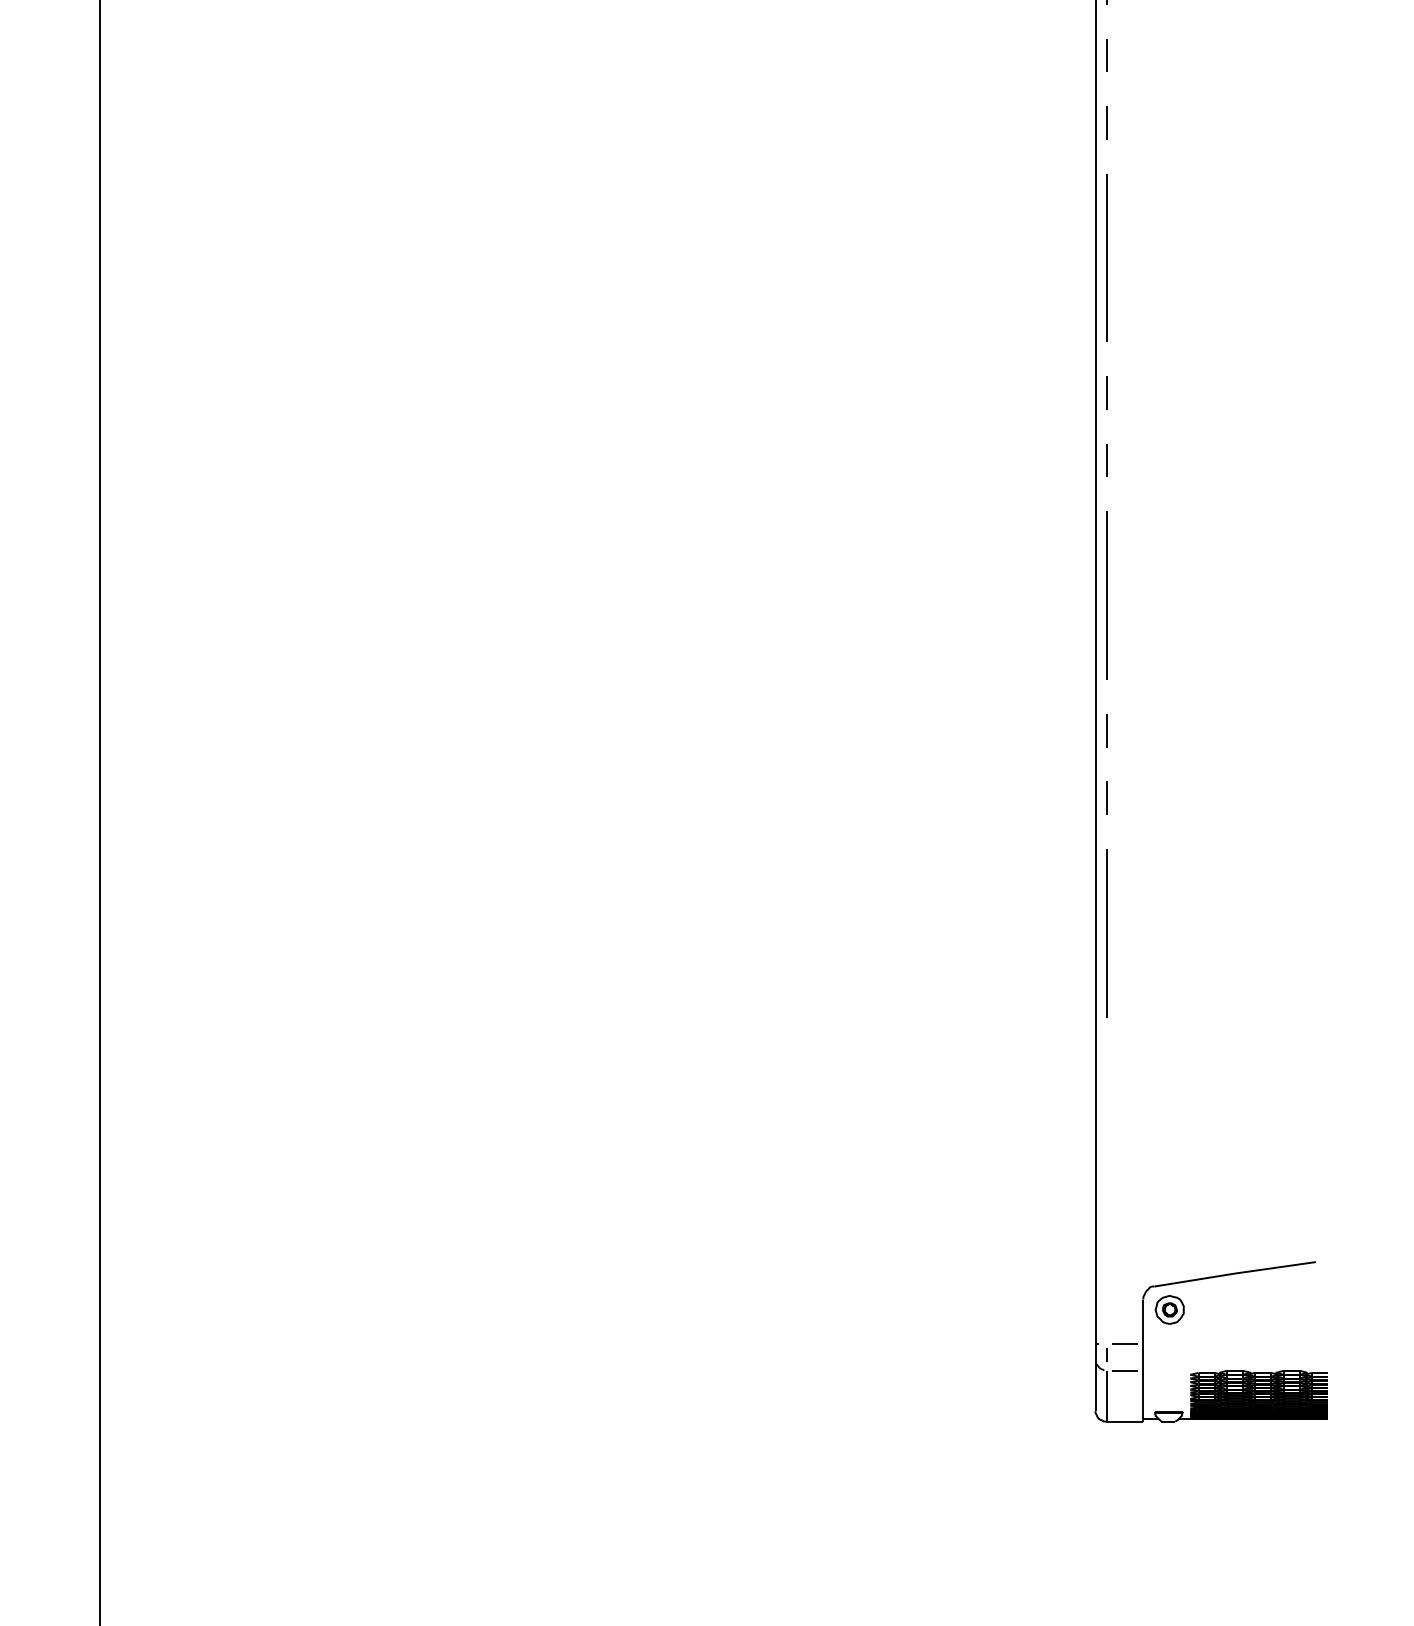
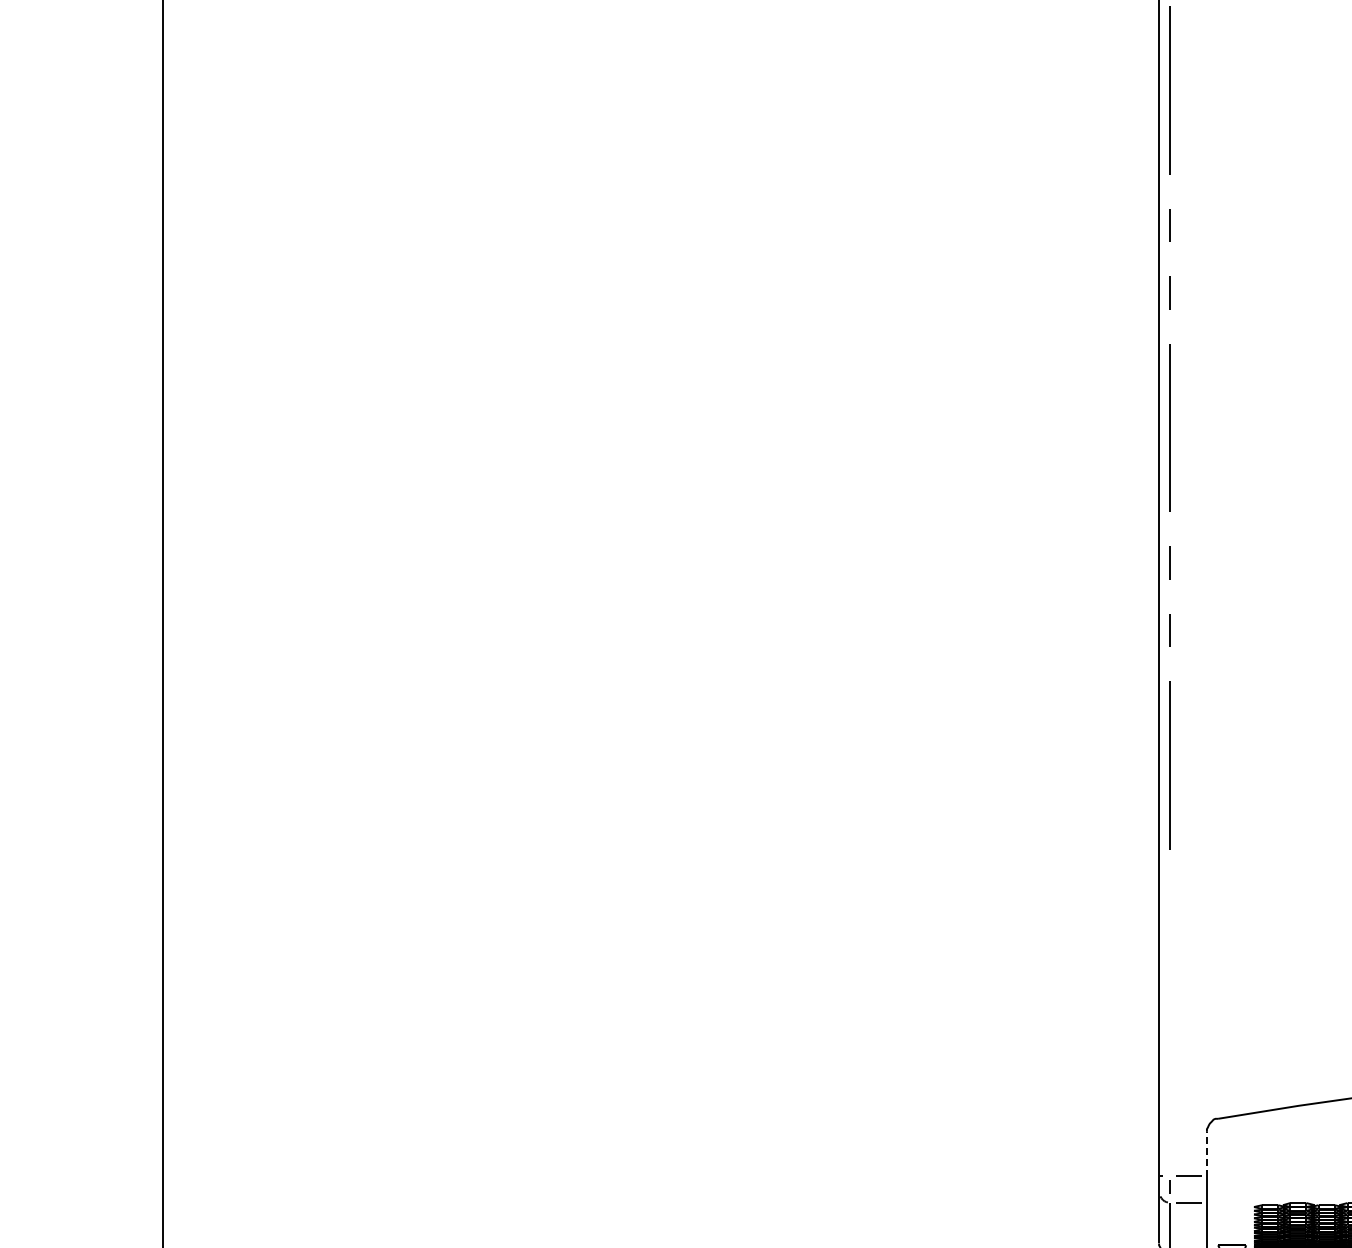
part: (1169, 1309) -> (1233, 1141), removed
line: (1143, 1322) -> (1207, 1154), solid -> dashed

